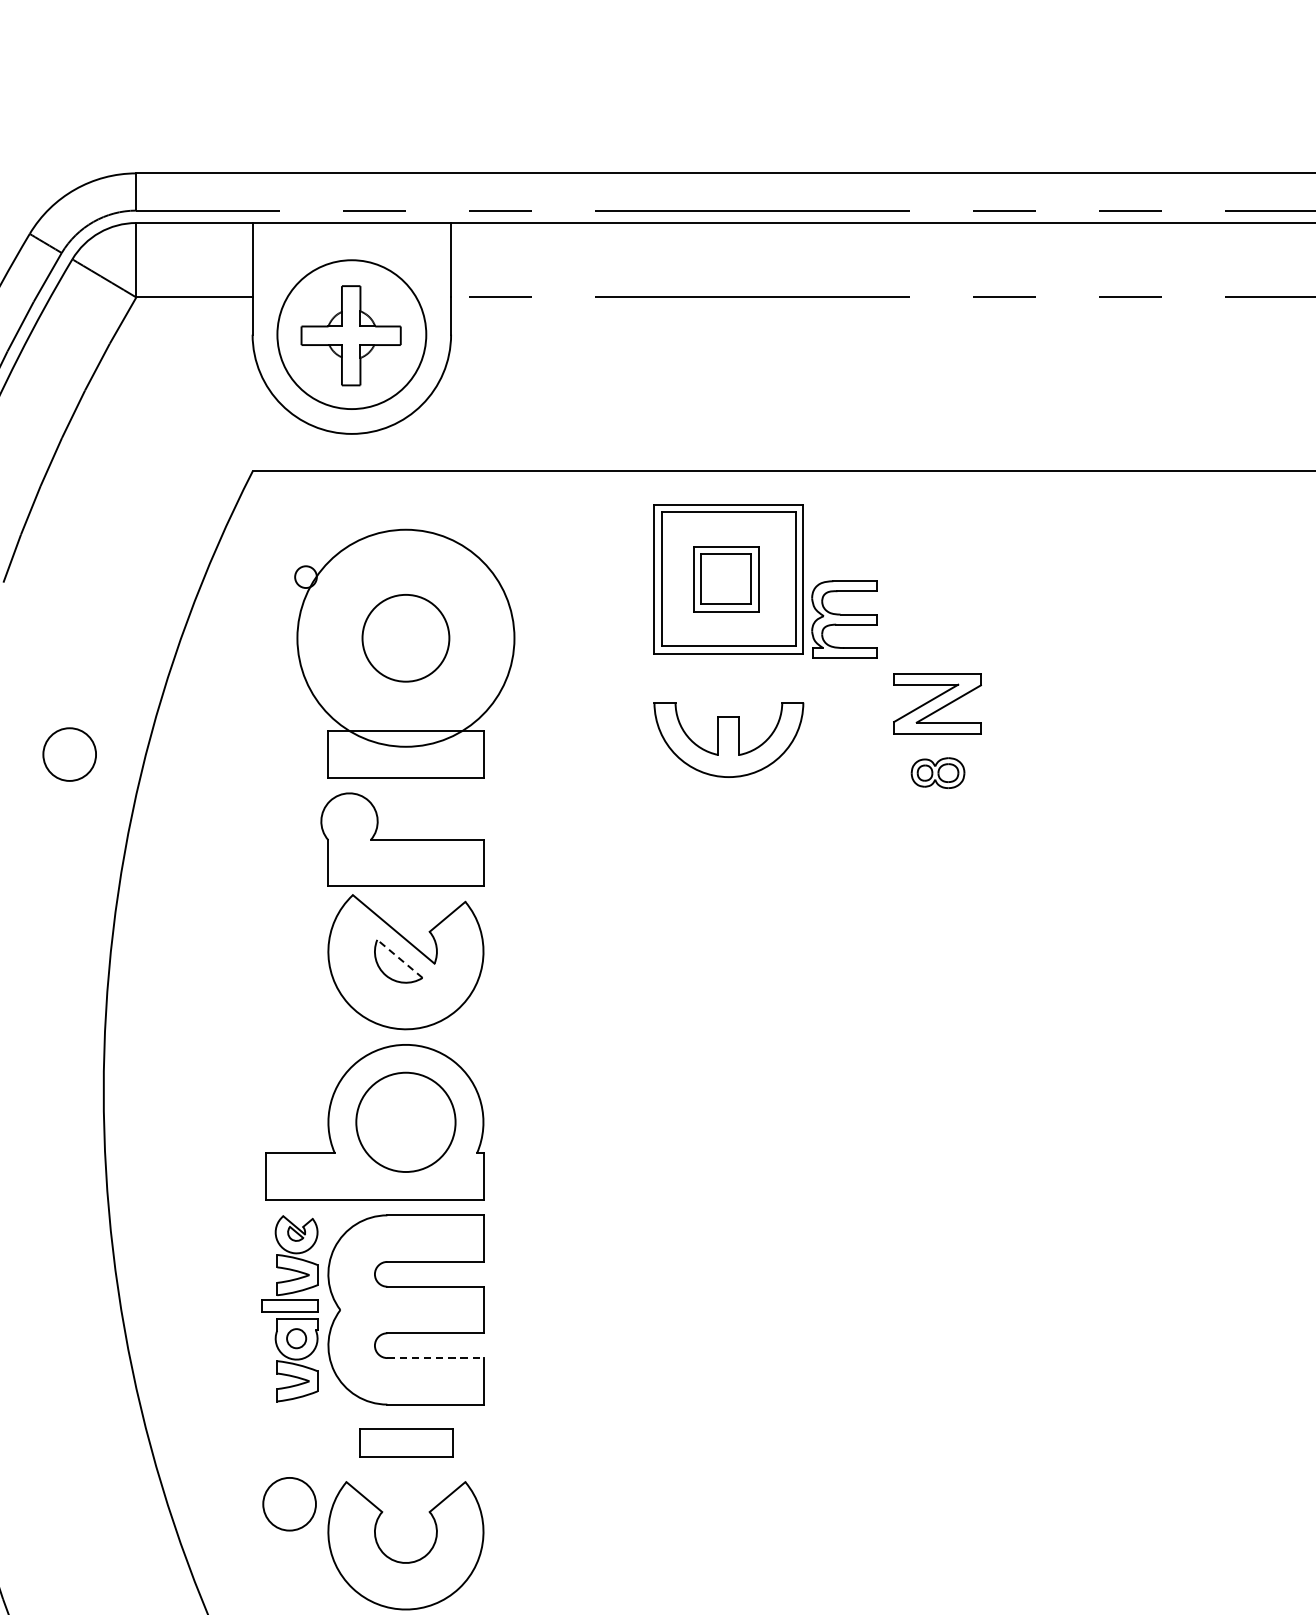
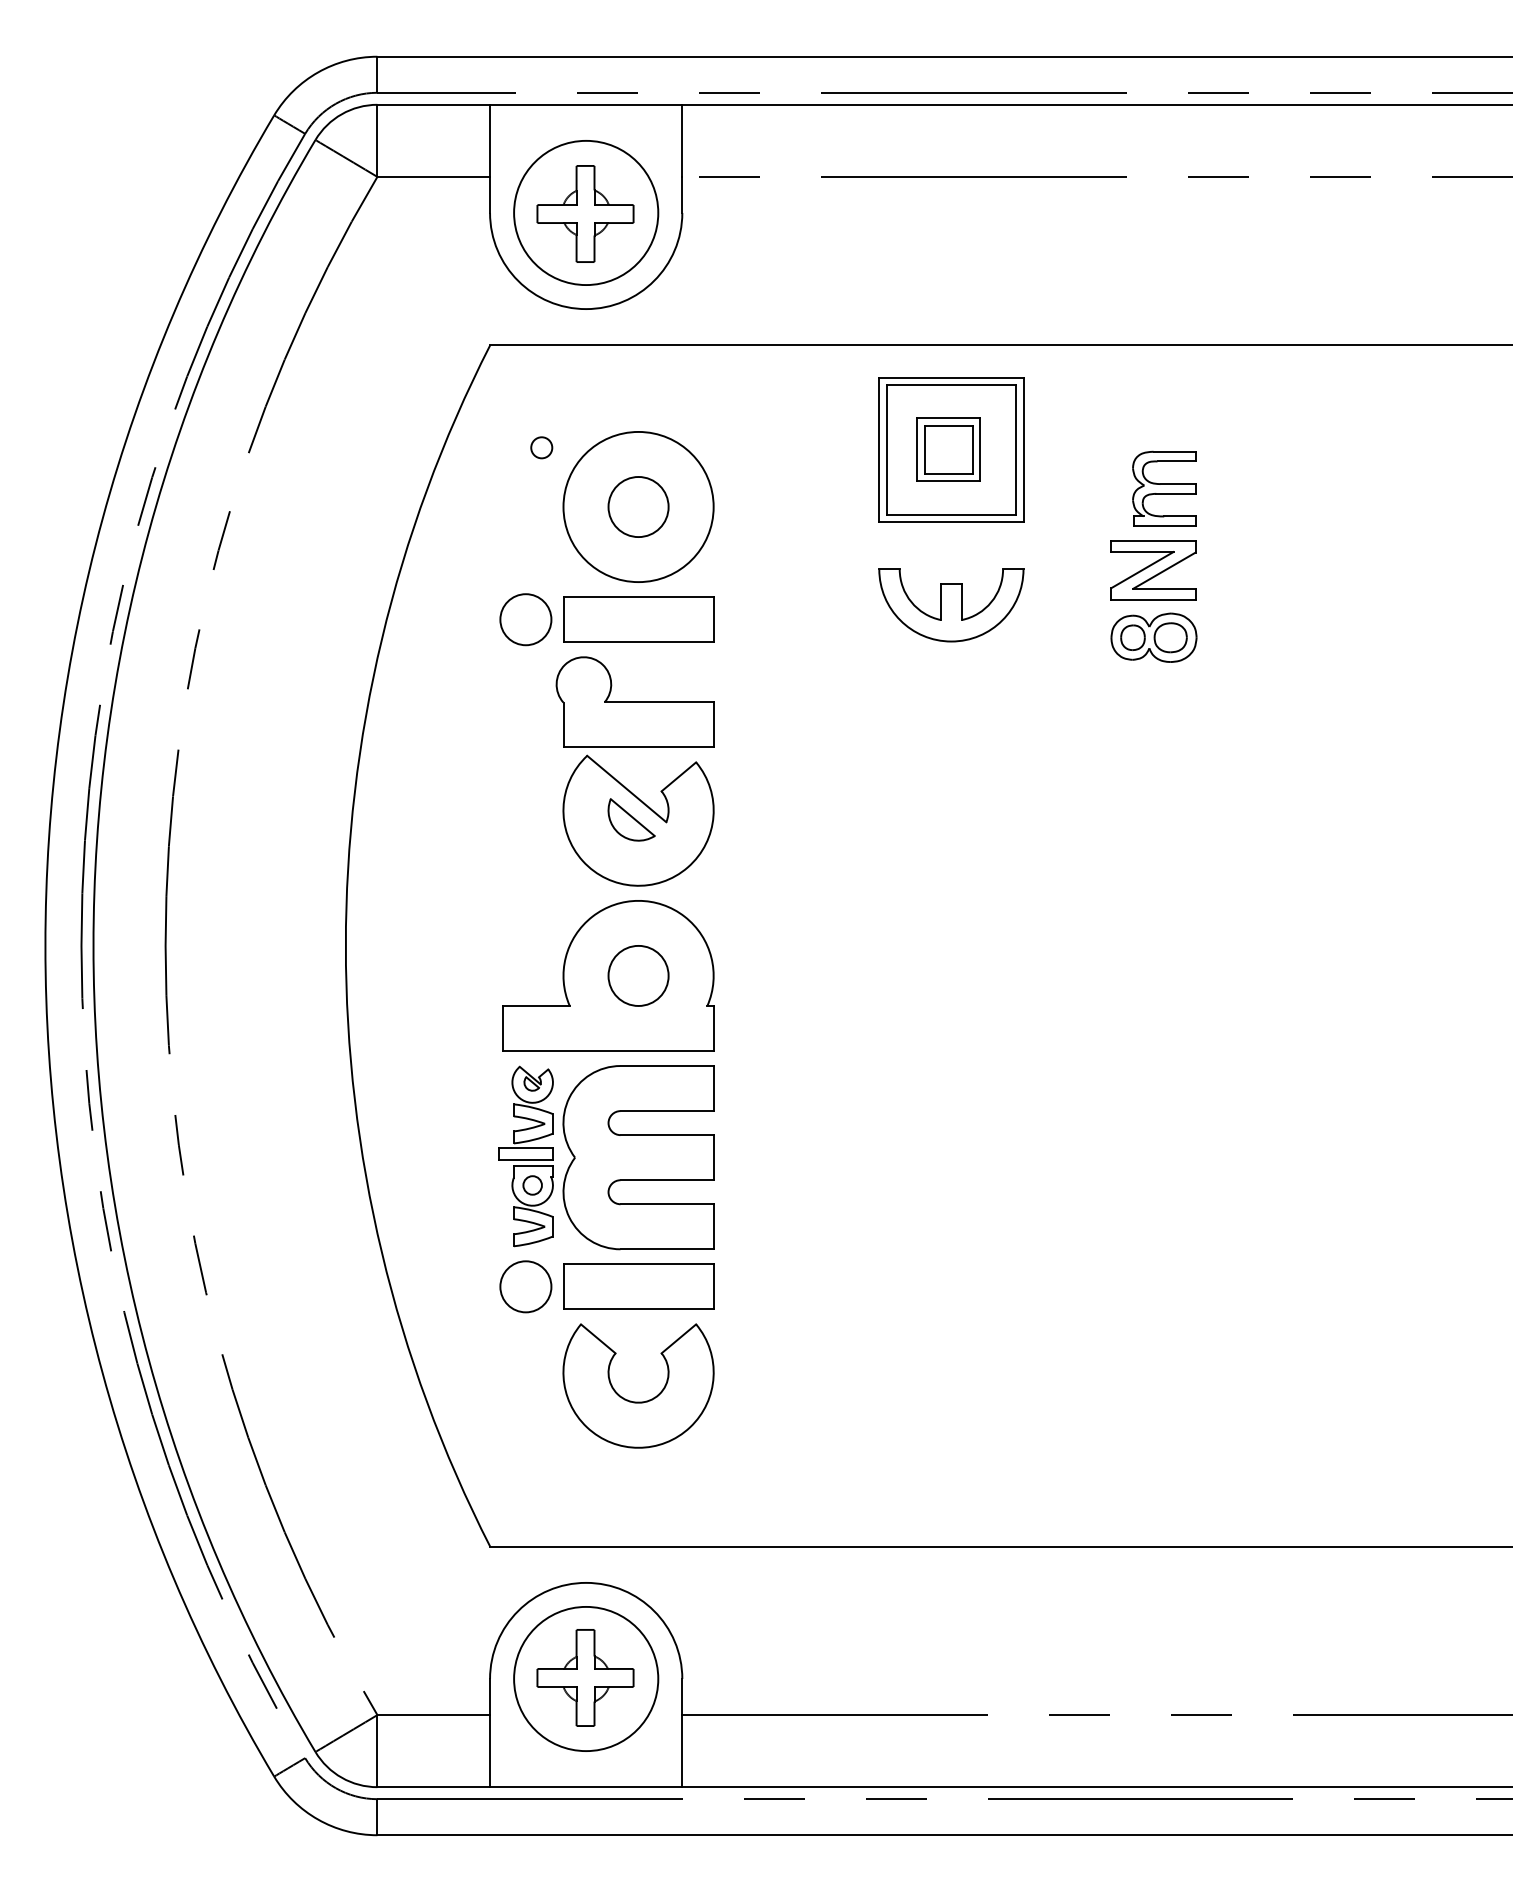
part: (844, 619) -> (1164, 488), moved
circle: (405, 637) -> (638, 506), size x0.71
circle: (405, 638) -> (638, 507), size x0.71
circle: (69, 754) -> (525, 619), moved
part: (937, 772) -> (1153, 637), size x1.67
line: (399, 958) -> (632, 817), dashed -> solid
circle: (405, 1121) -> (638, 975), size x0.62
line: (435, 1358) -> (667, 1204), dashed -> solid
part: (405, 1442) -> (638, 1286), size x1.67
circle: (289, 1503) -> (525, 1286), moved

